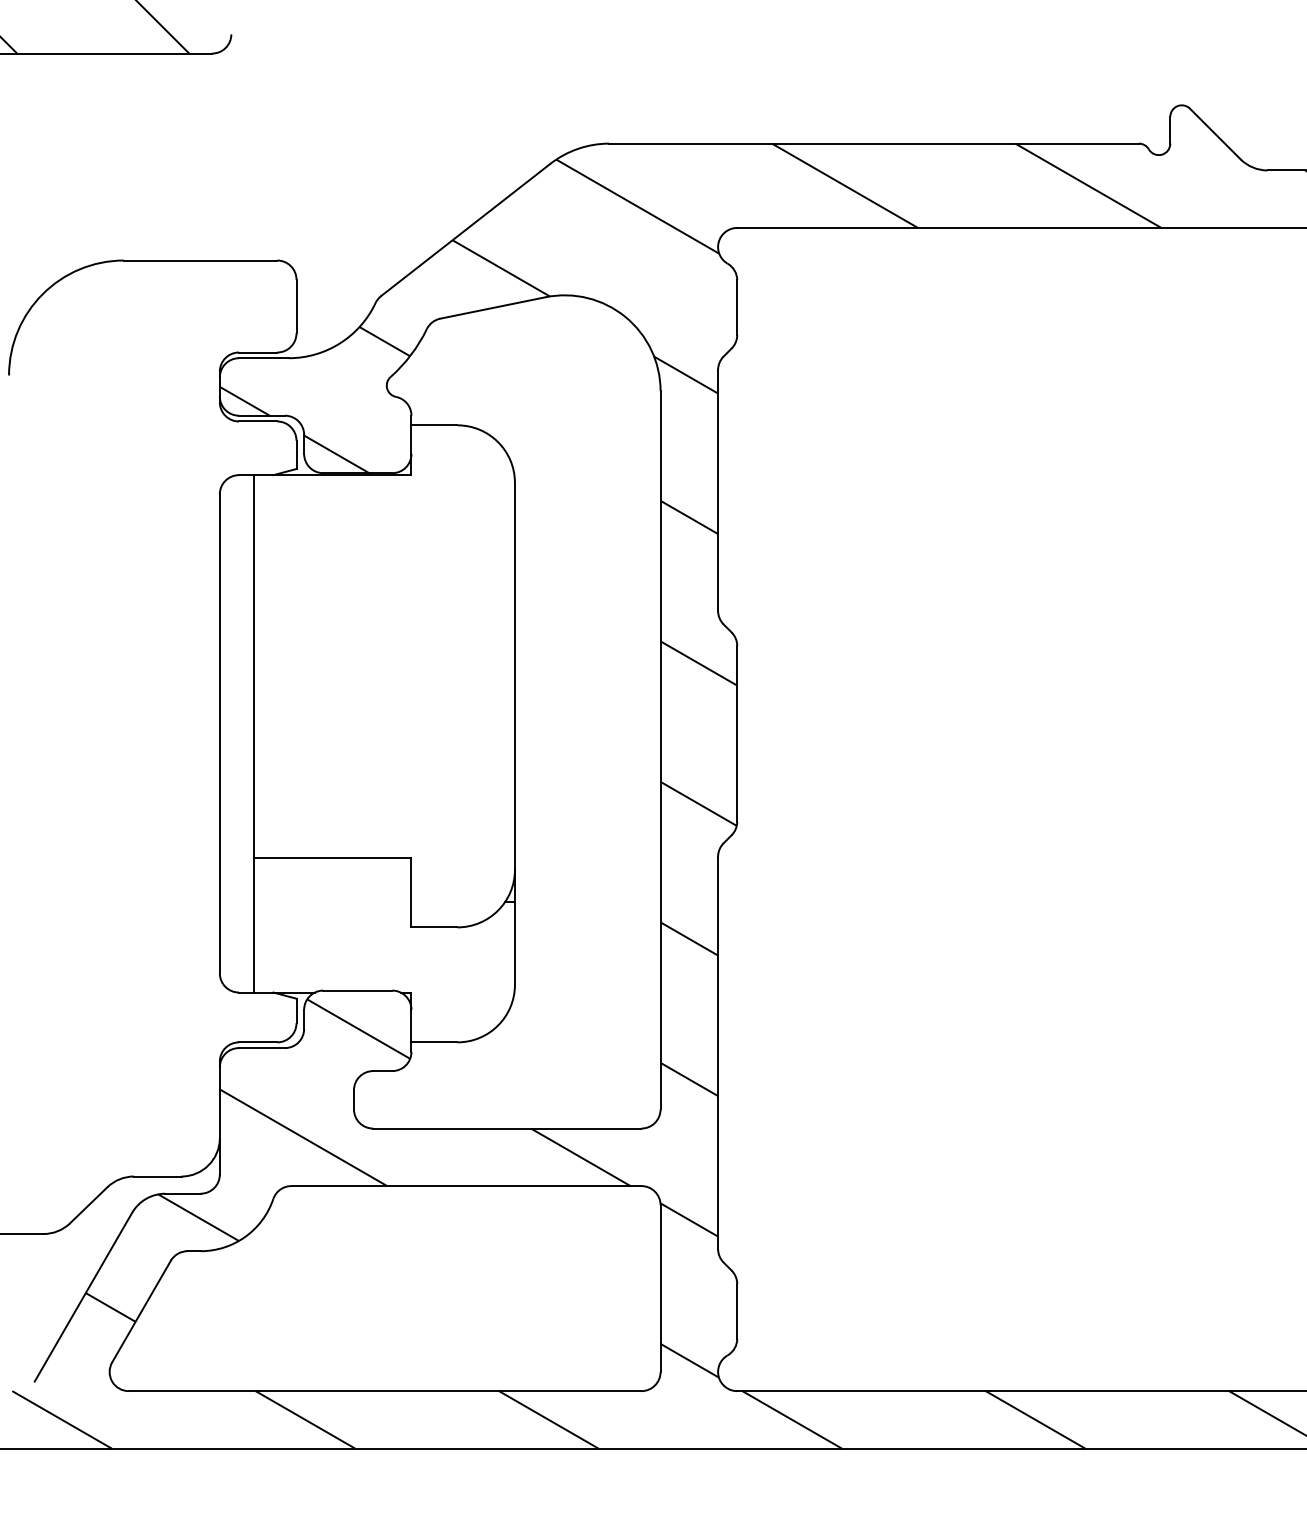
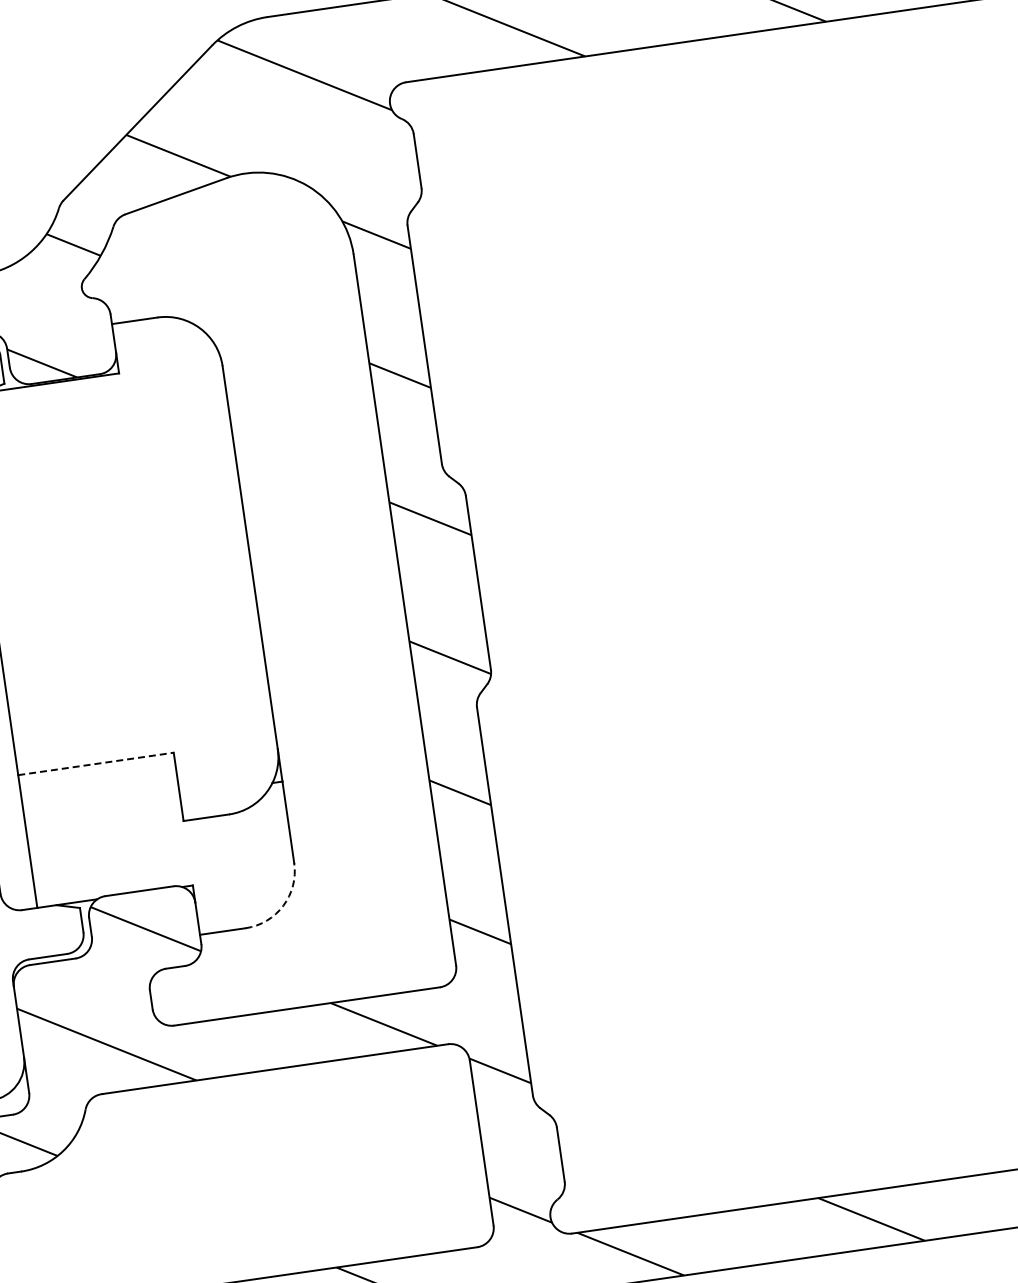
line: (332, 858) -> (95, 764), solid -> dashed
arc: (498, 1025) -> (283, 905), solid -> dashed

